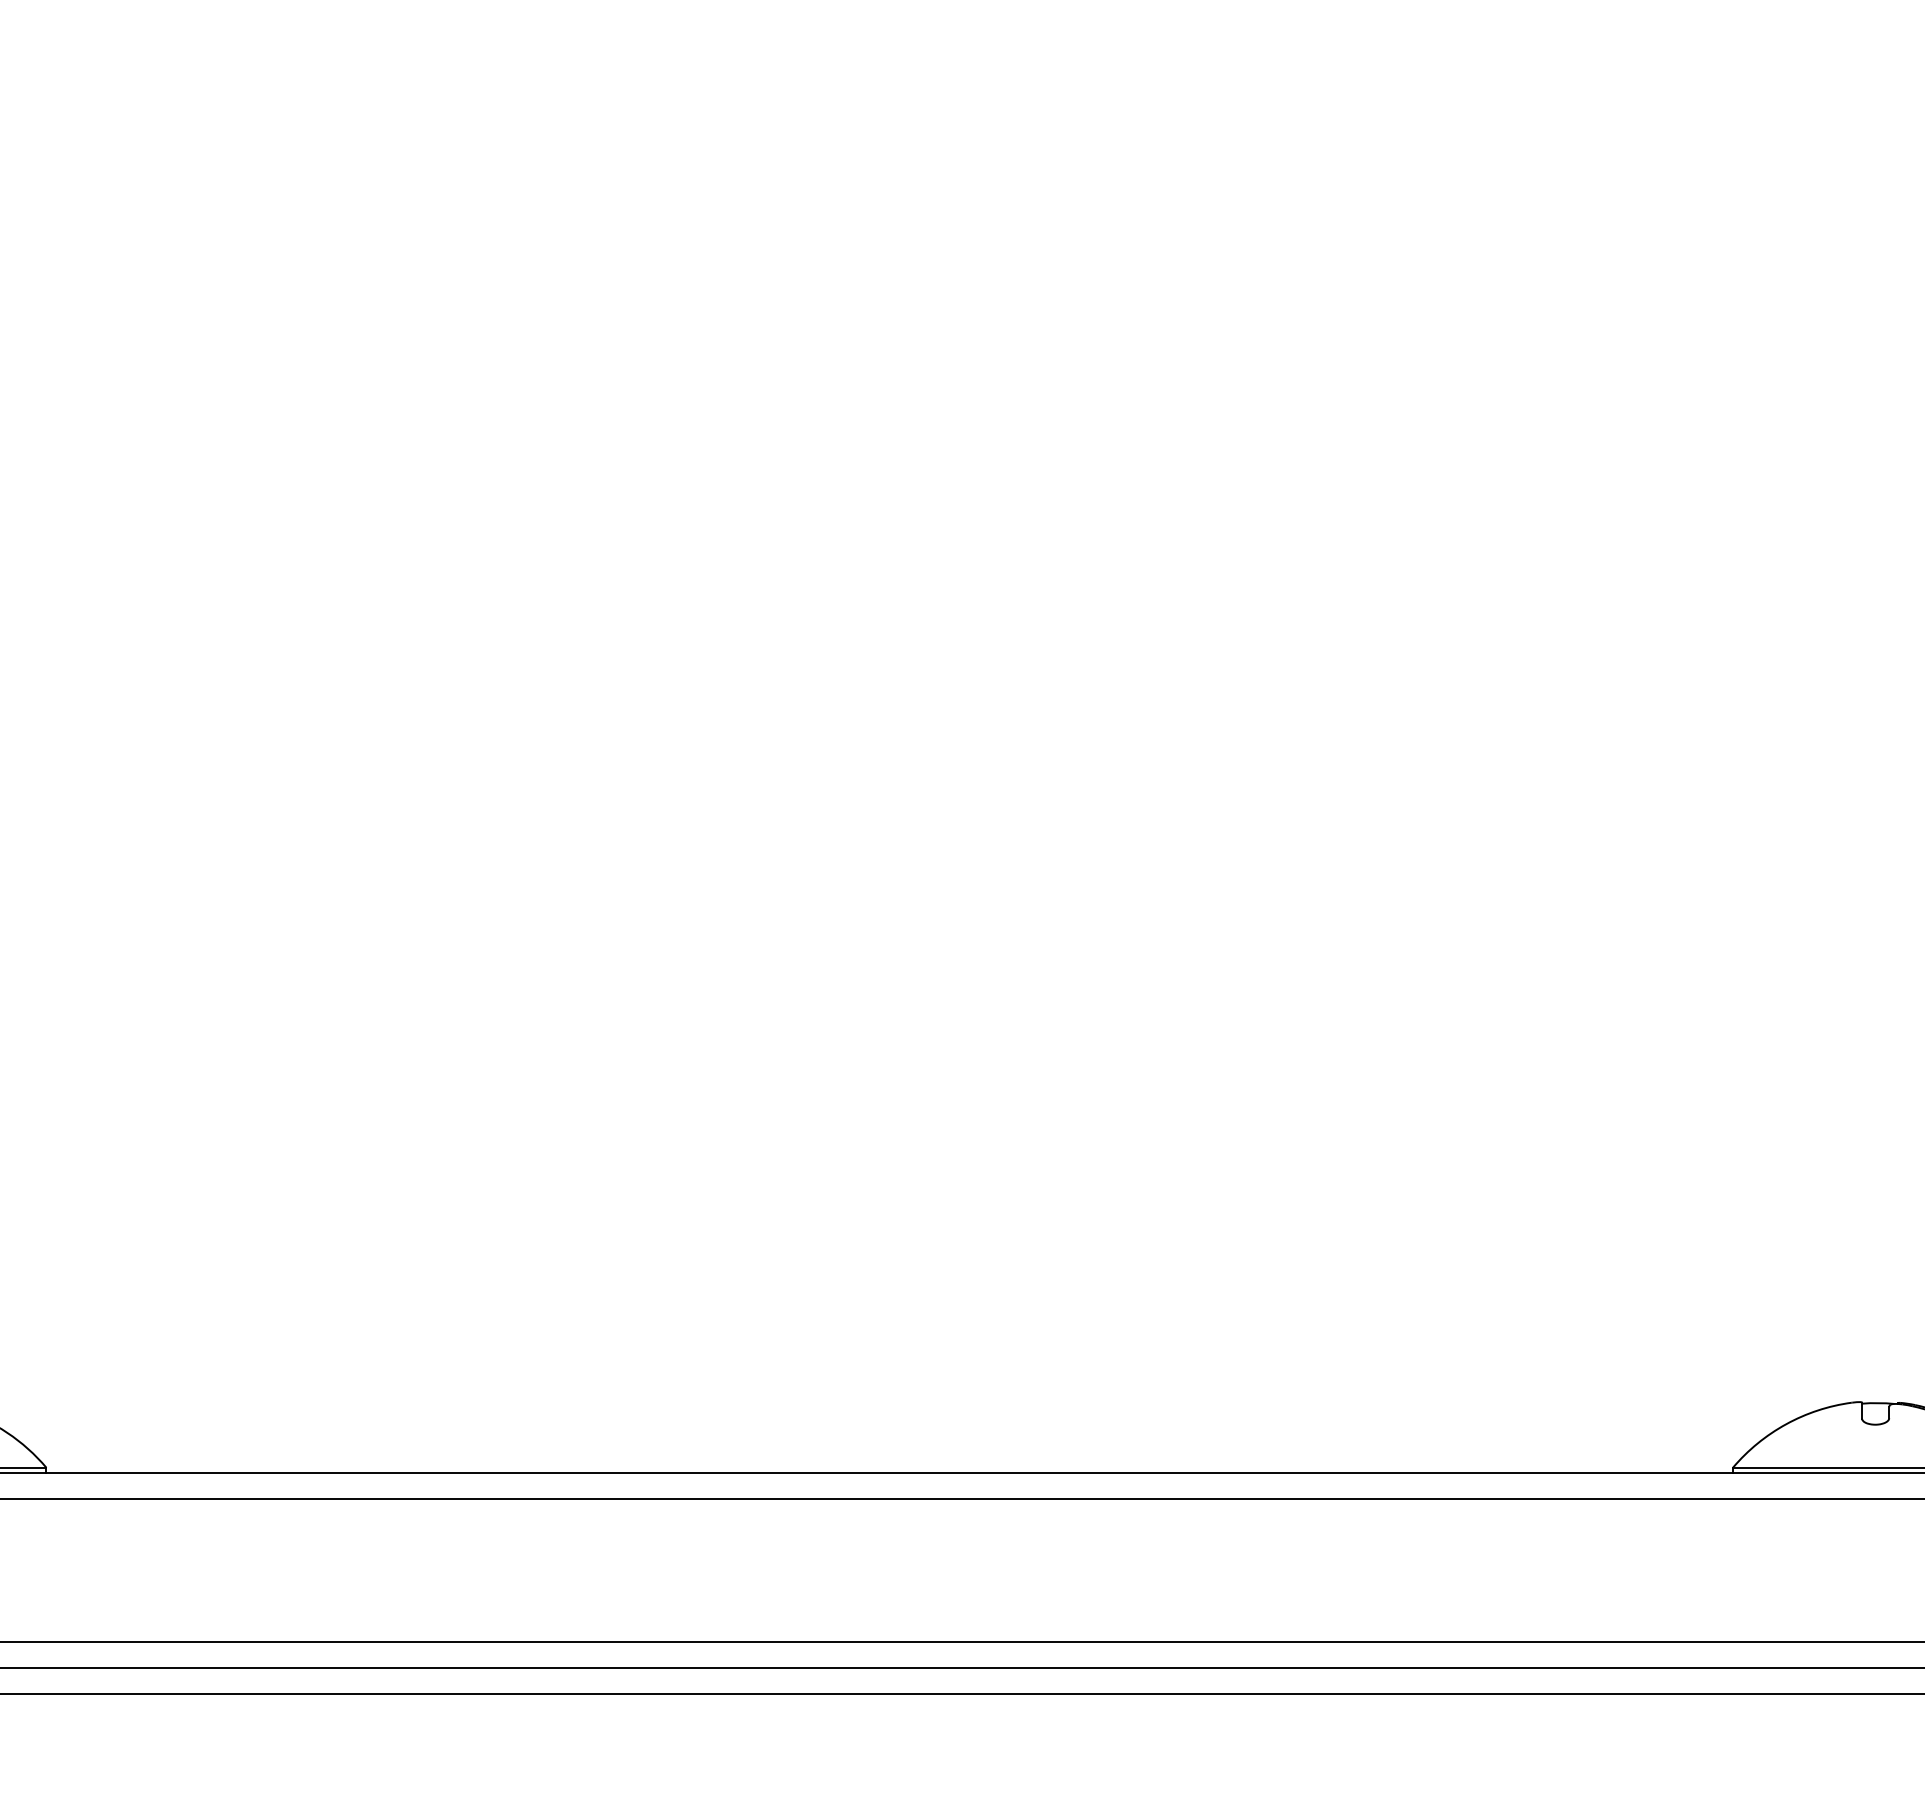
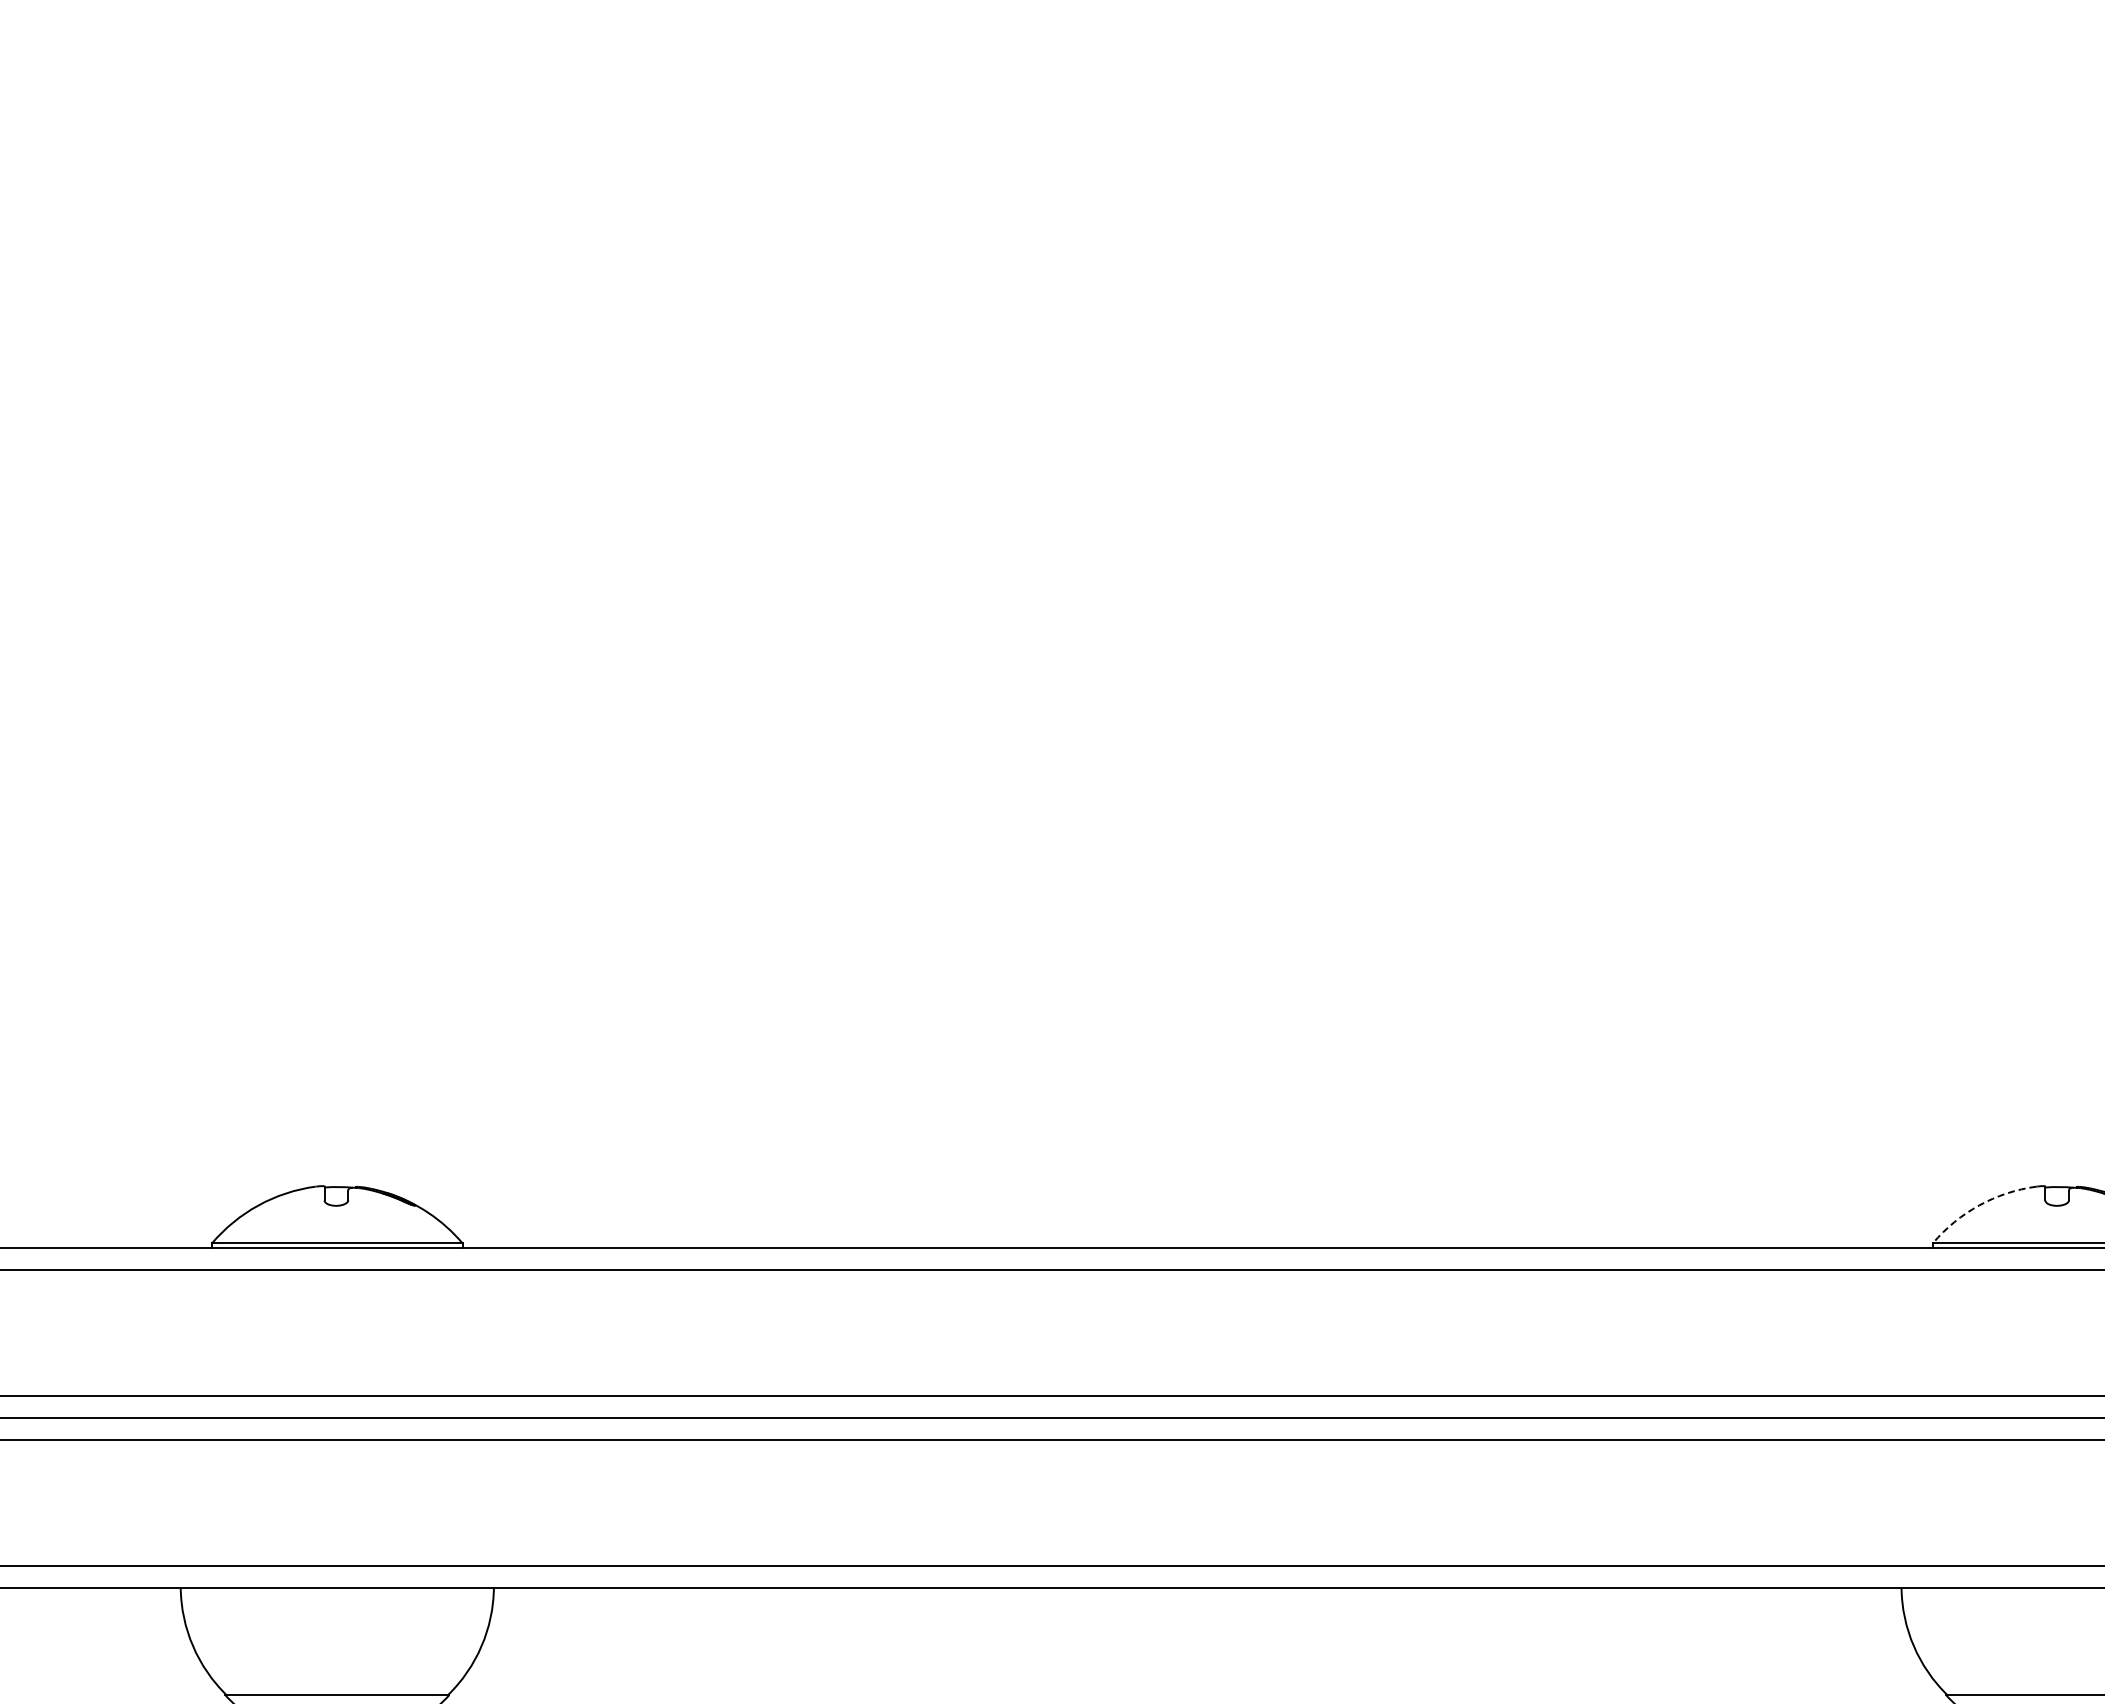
arc: (1786, 1424) -> (1979, 1205), solid -> dashed

